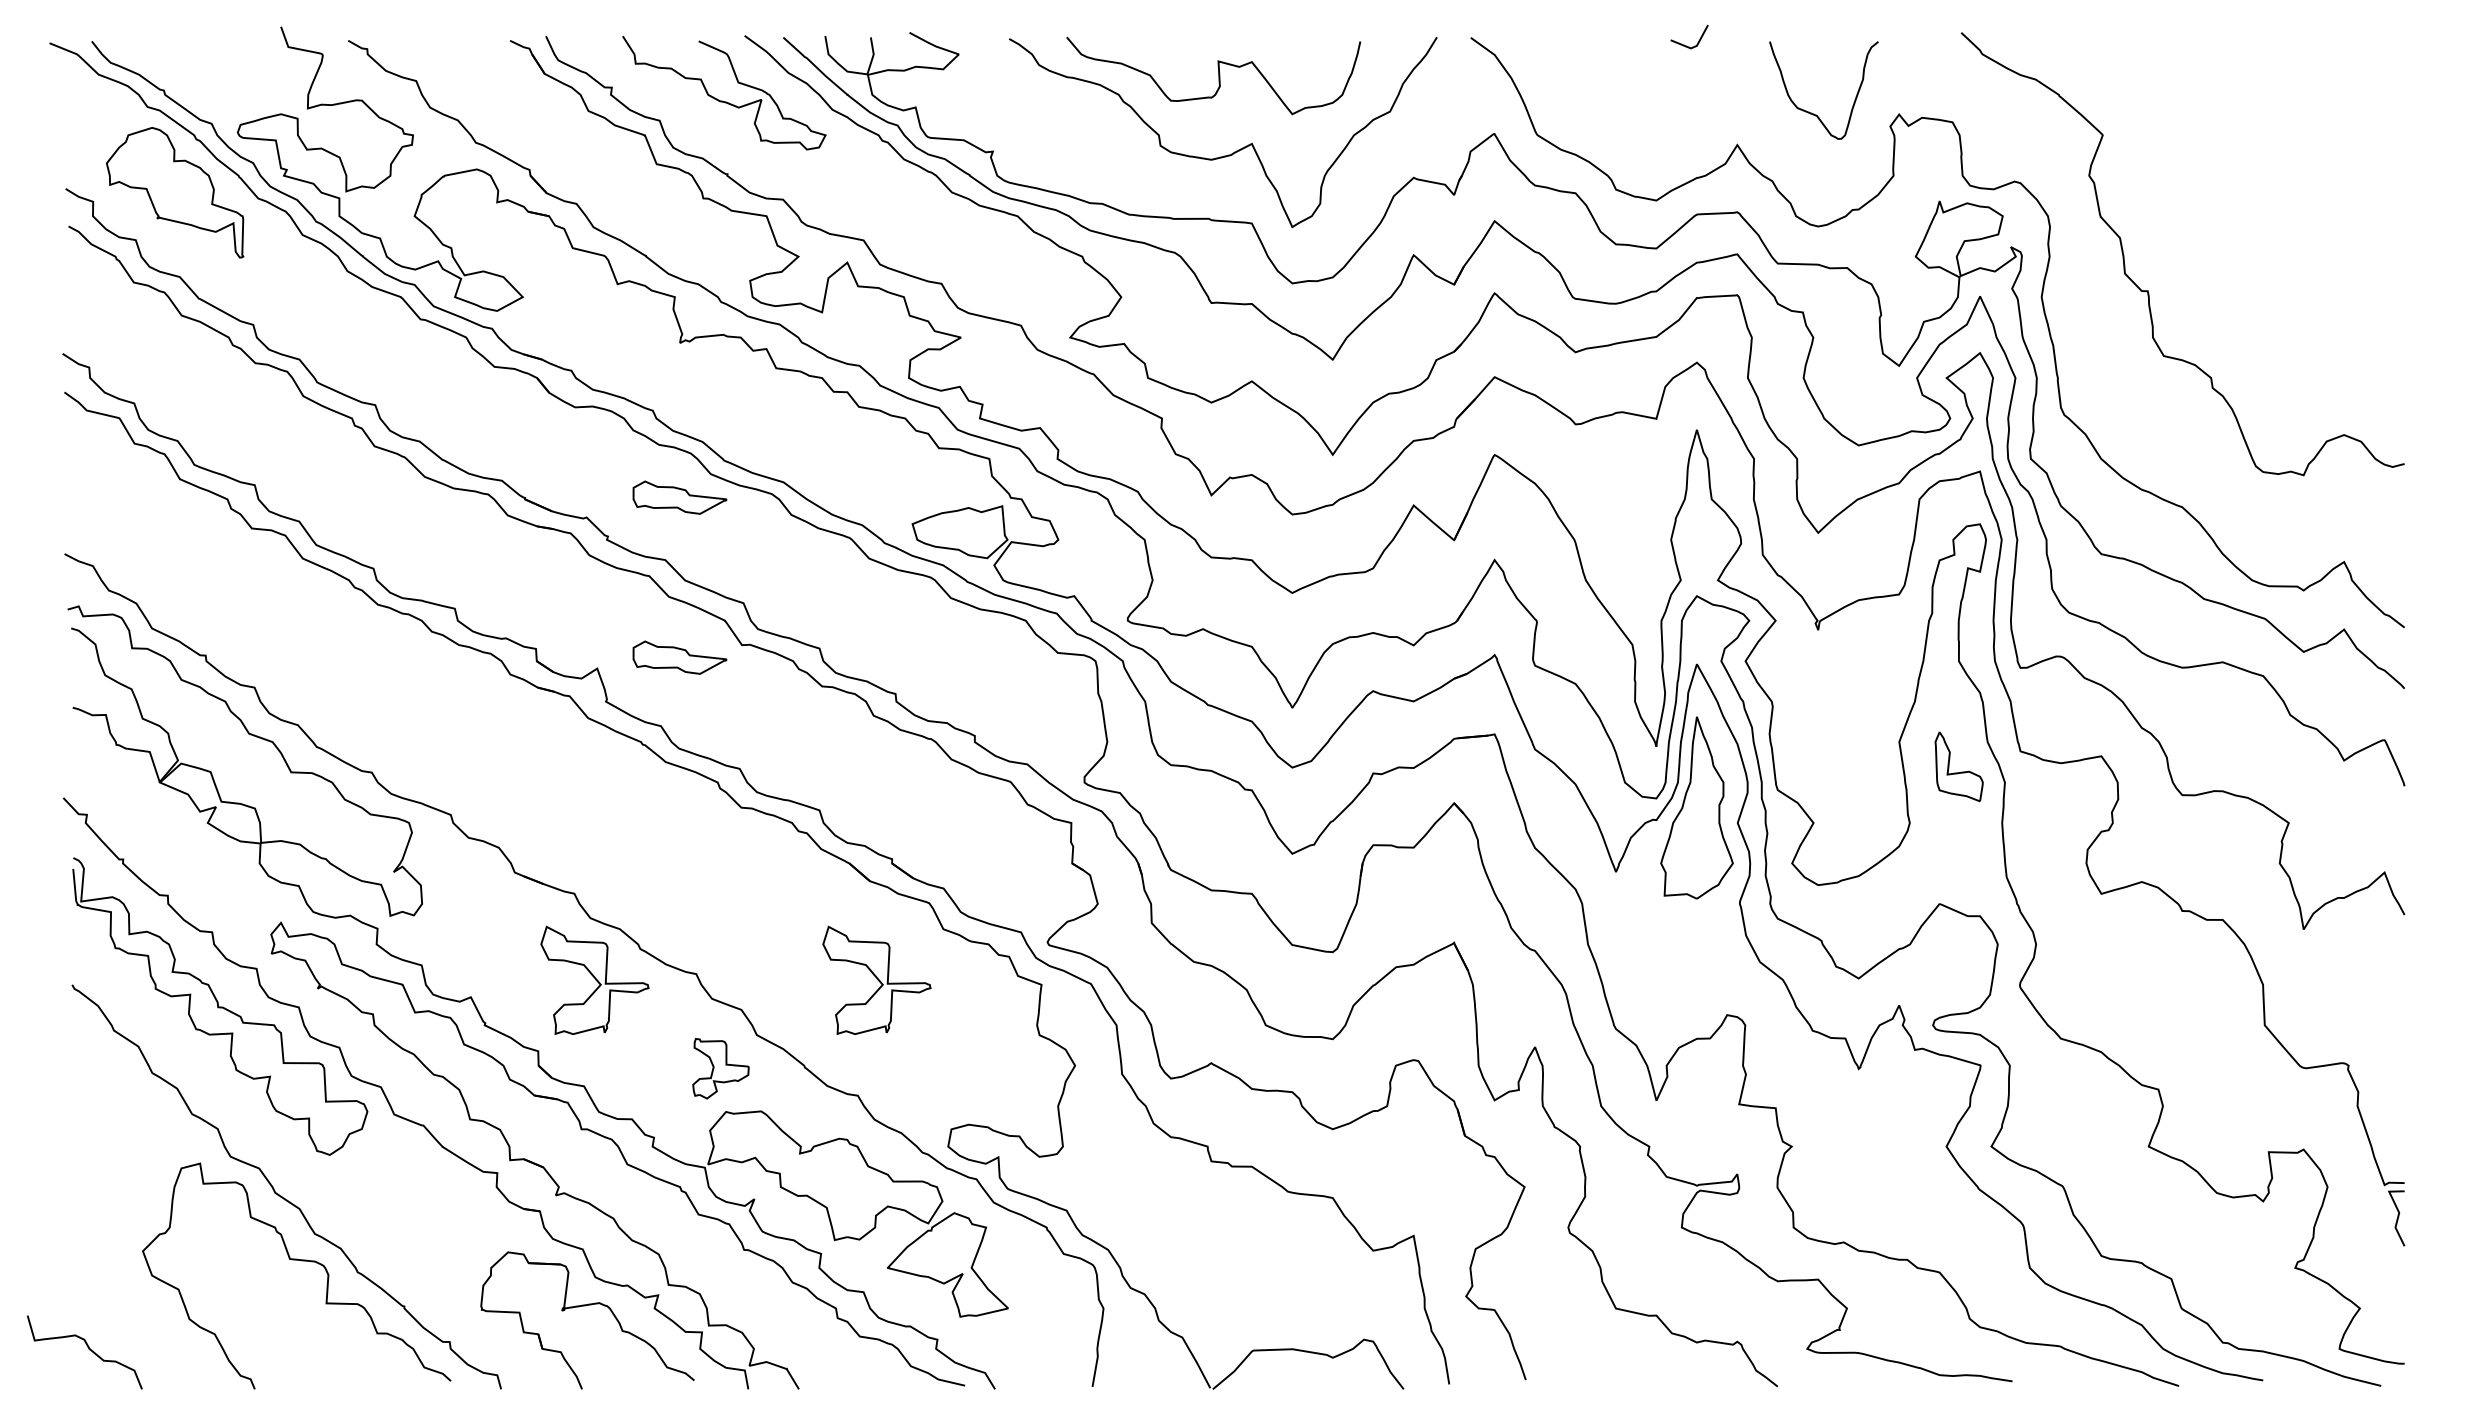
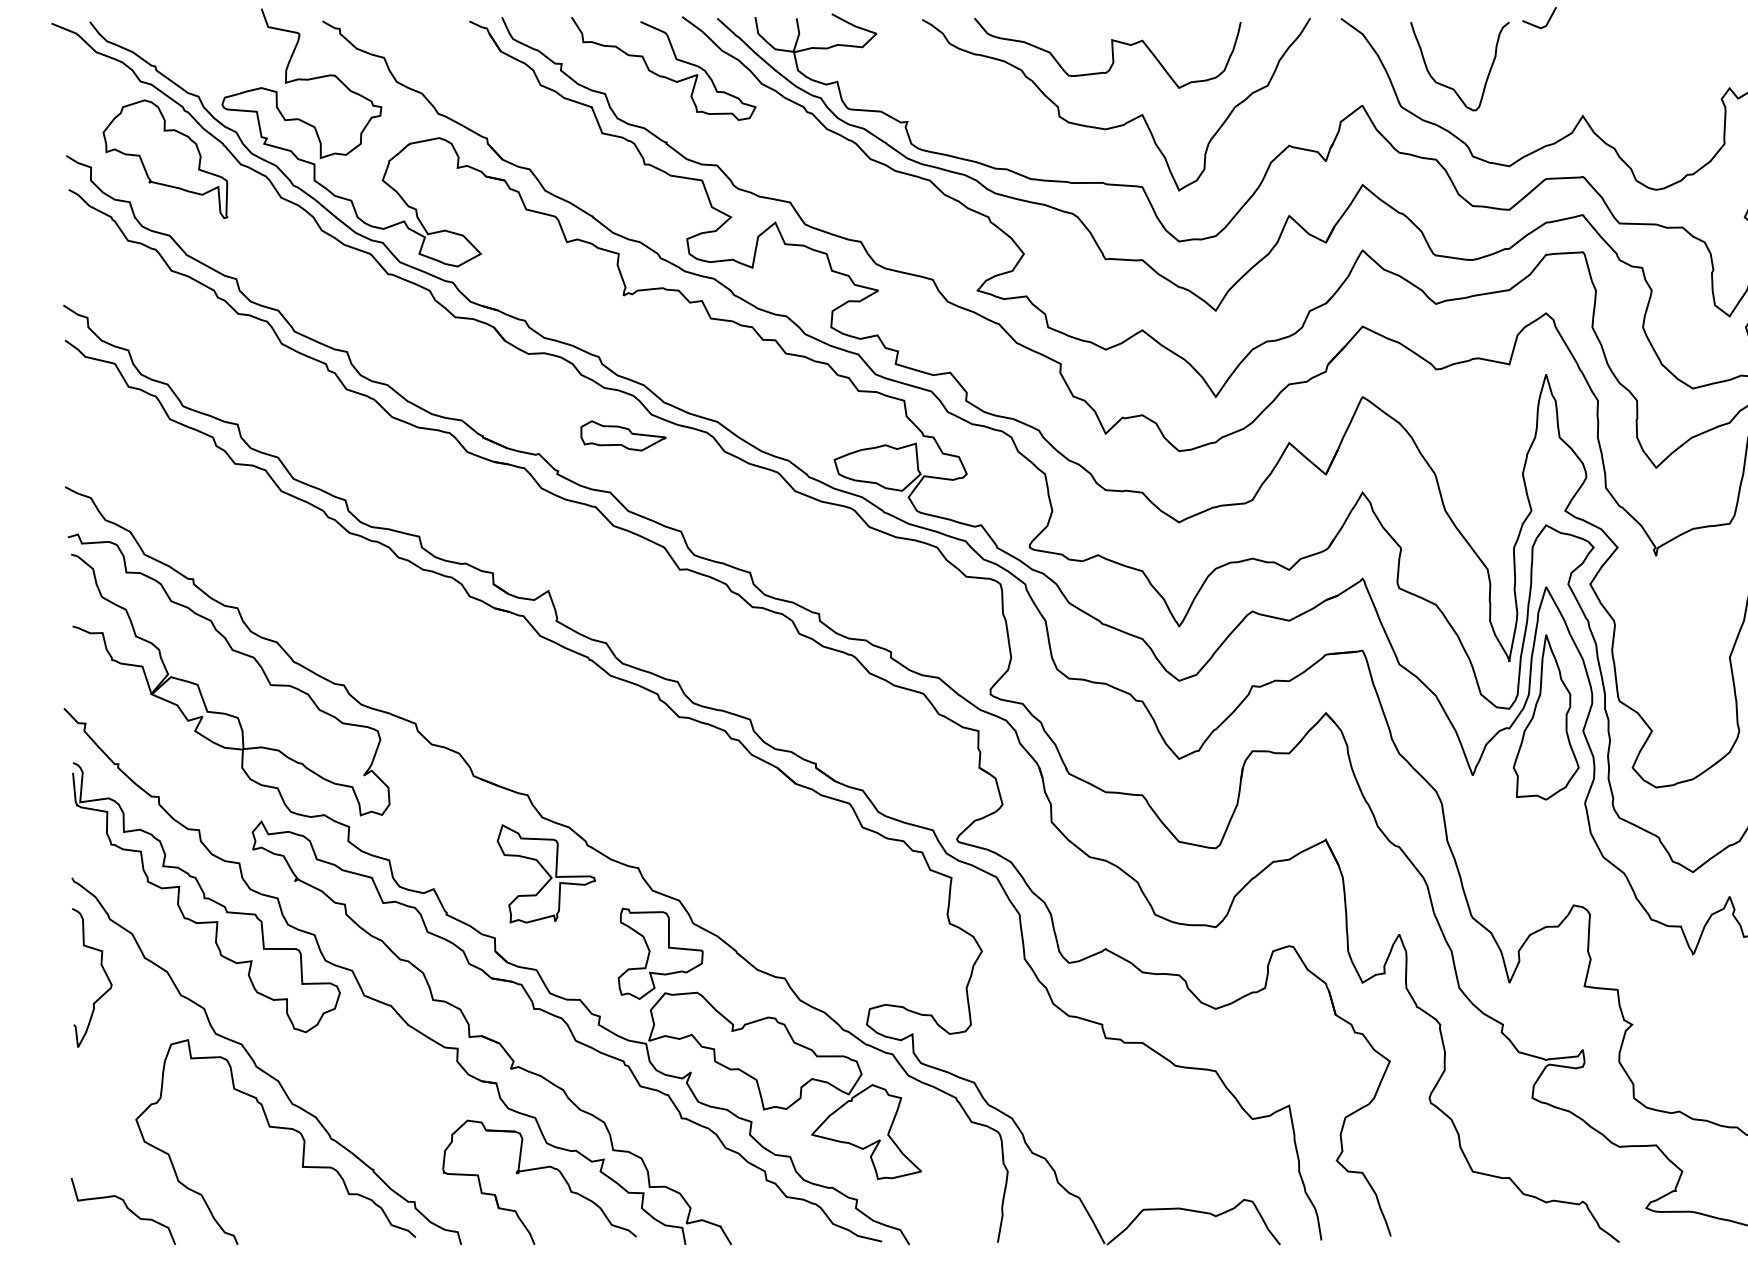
curve: (1814, 113) -> (1451, 87), moved
part: (679, 657) -> (623, 580), removed
part: (876, 979) -> (801, 873), removed
part: (720, 1068) -> (660, 953), size x1.67
curve: (107, 1088) -> (104, 971), added
curve: (88, 1349) -> (126, 1208), moved

